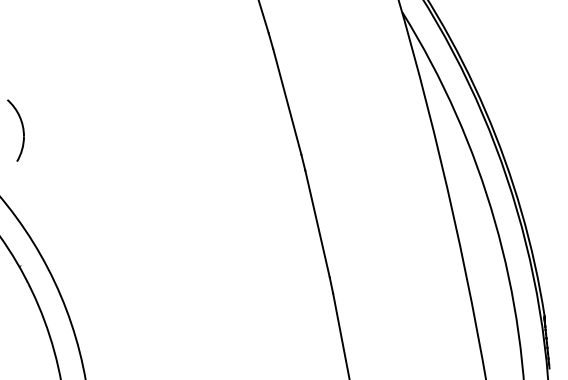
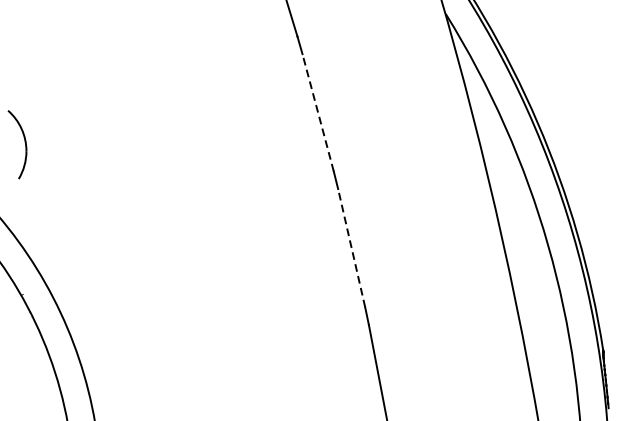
line: (287, 101) -> (318, 112), solid -> dashed
line: (317, 224) -> (351, 248), solid -> dashed

